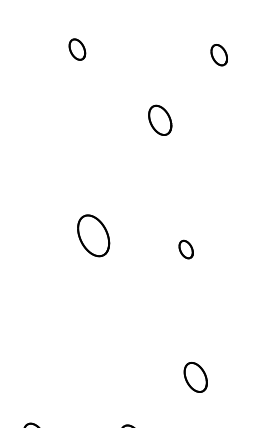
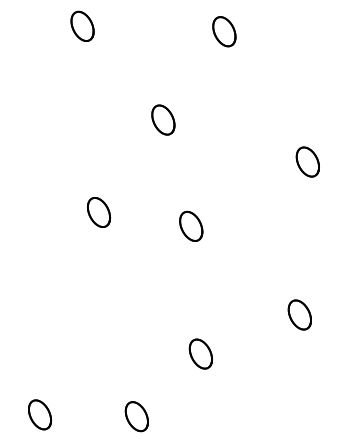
part: (77, 48) -> (82, 25), size x1.43
part: (219, 54) -> (224, 31), size x1.43
part: (160, 119) -> (163, 119), moved
part: (94, 235) -> (99, 212), size x0.71
part: (186, 248) -> (191, 225), size x1.67

